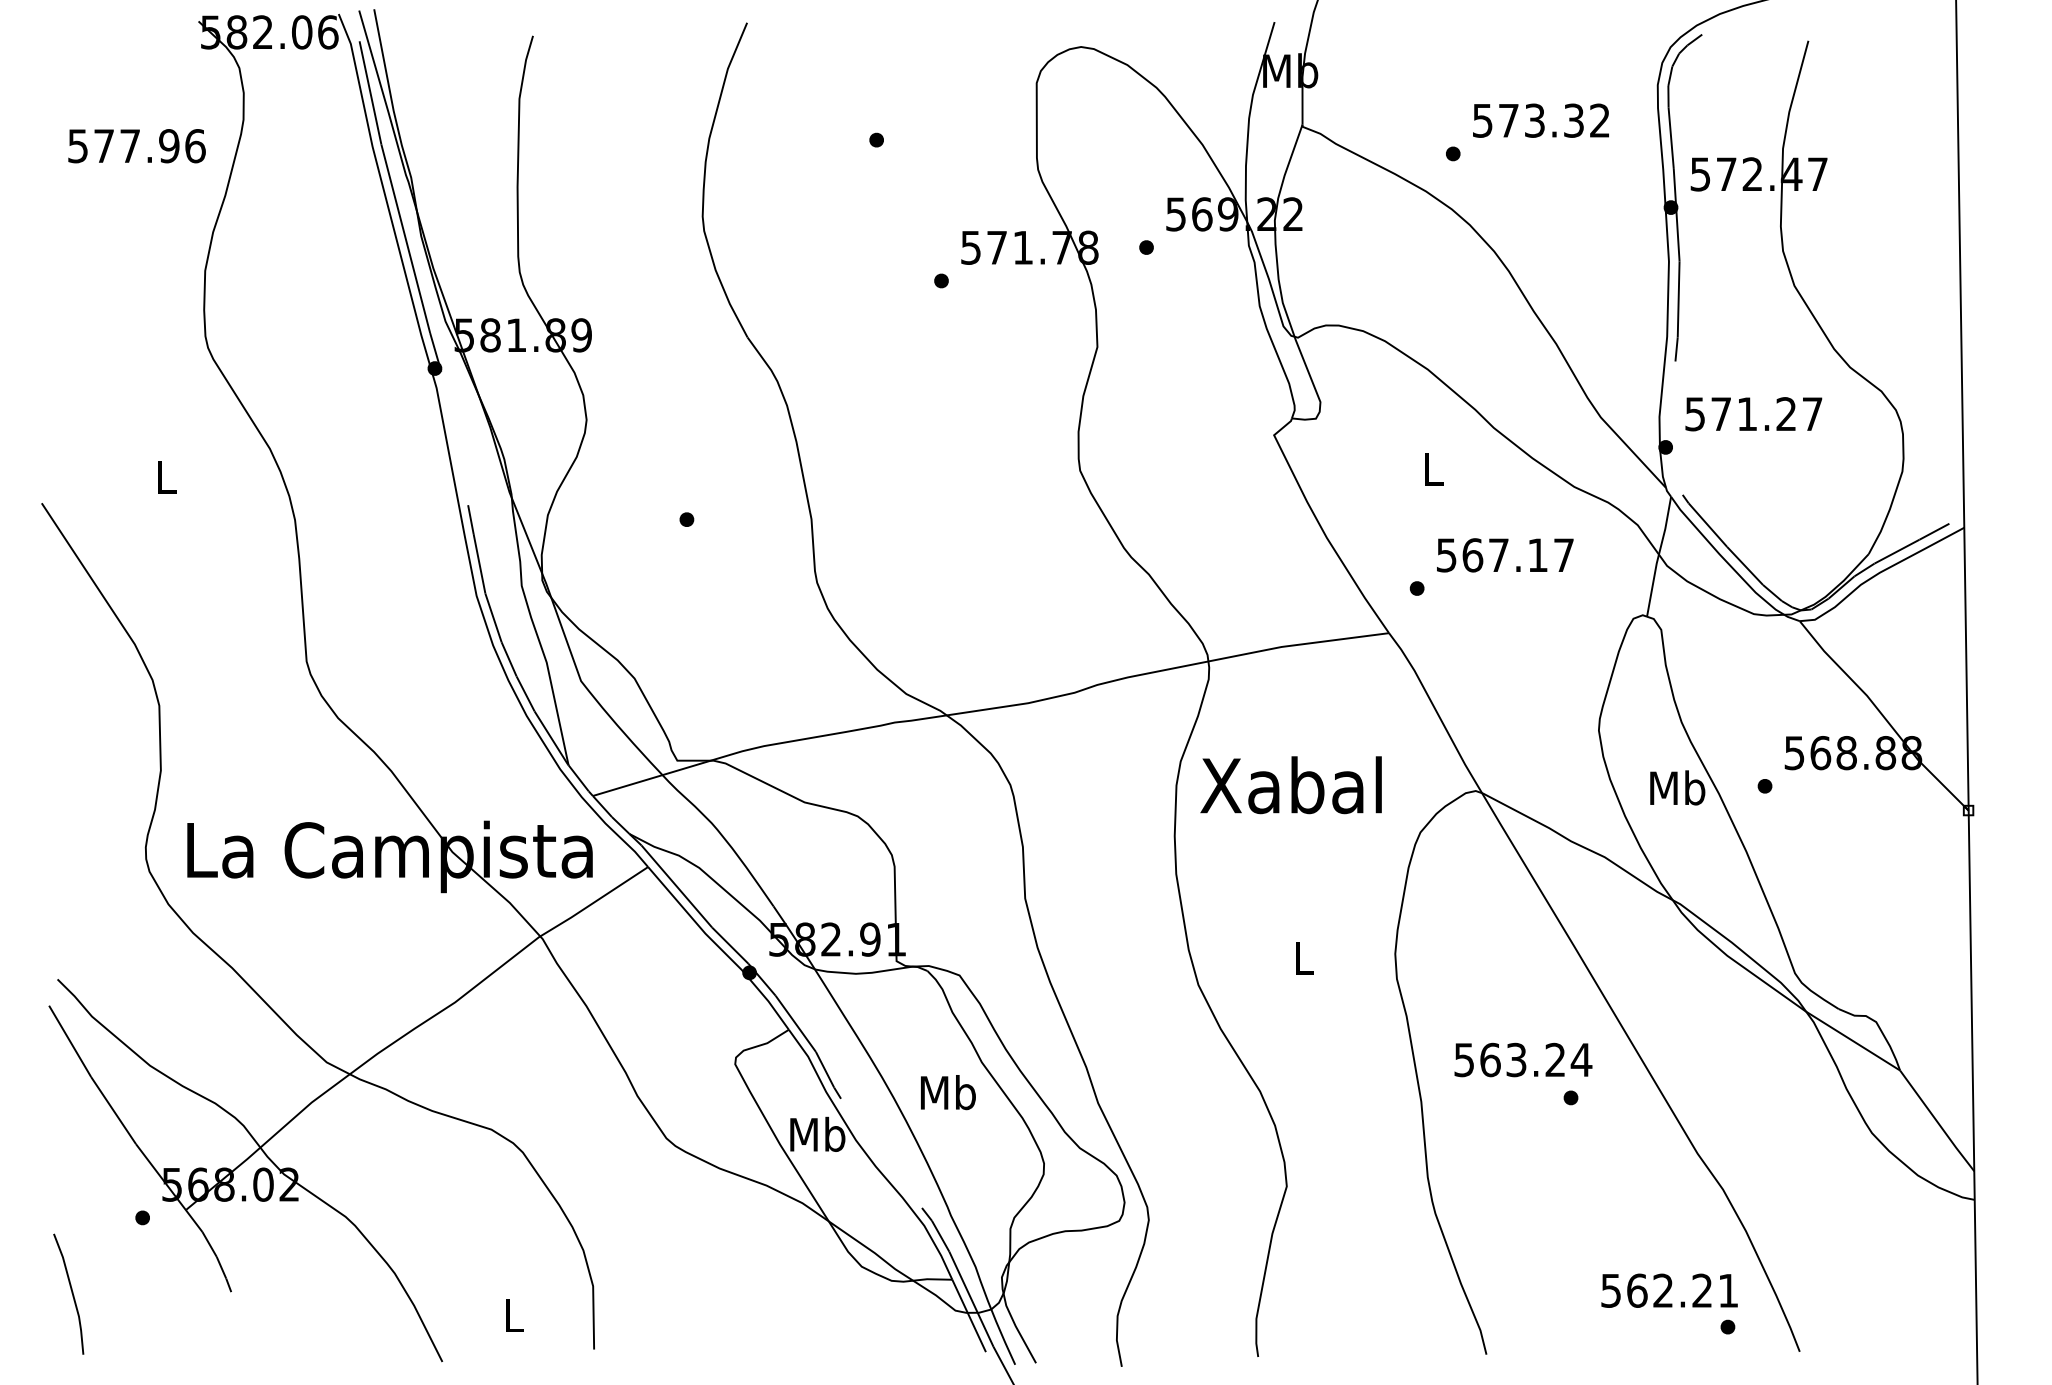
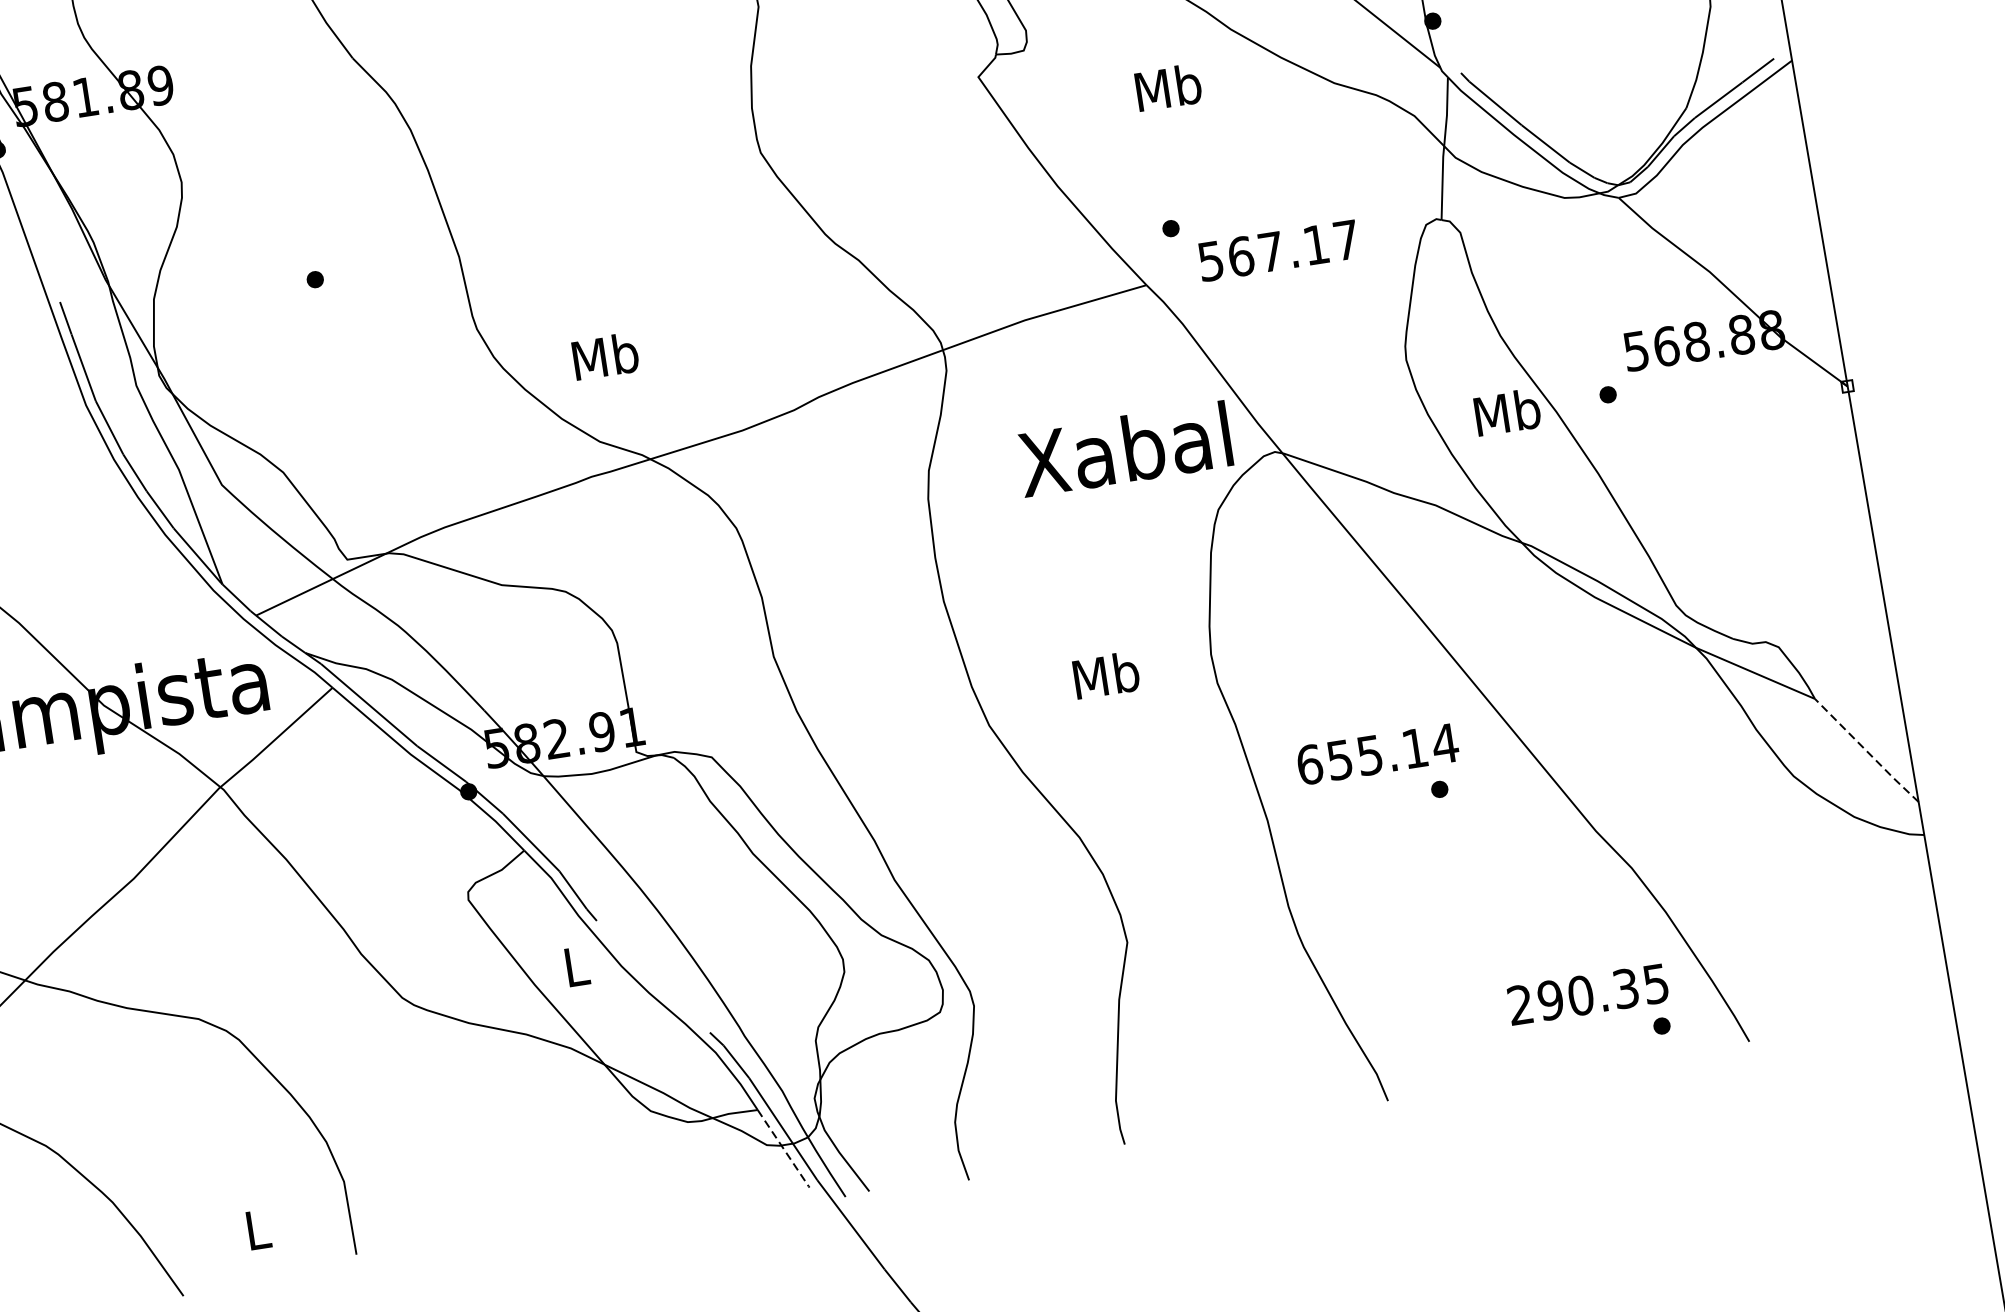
text: (1433, 468) -> (1168, 87), L -> Mb
text: (1505, 555) -> (1278, 250), moved
text: (1290, 785) -> (1124, 449), moved
text: (1303, 957) -> (1105, 675), L -> Mb
text: (1509, 1059) -> (1361, 756), 563.24 -> 655.14
text: (948, 1092) -> (605, 356), moved
line: (1936, 1121) -> (1866, 751), solid -> dashed
text: (817, 1133) -> (575, 965), Mb -> L
text: (1669, 1290) -> (1587, 994), 562.21 -> 290.35
line: (969, 1316) -> (784, 1149), solid -> dashed

